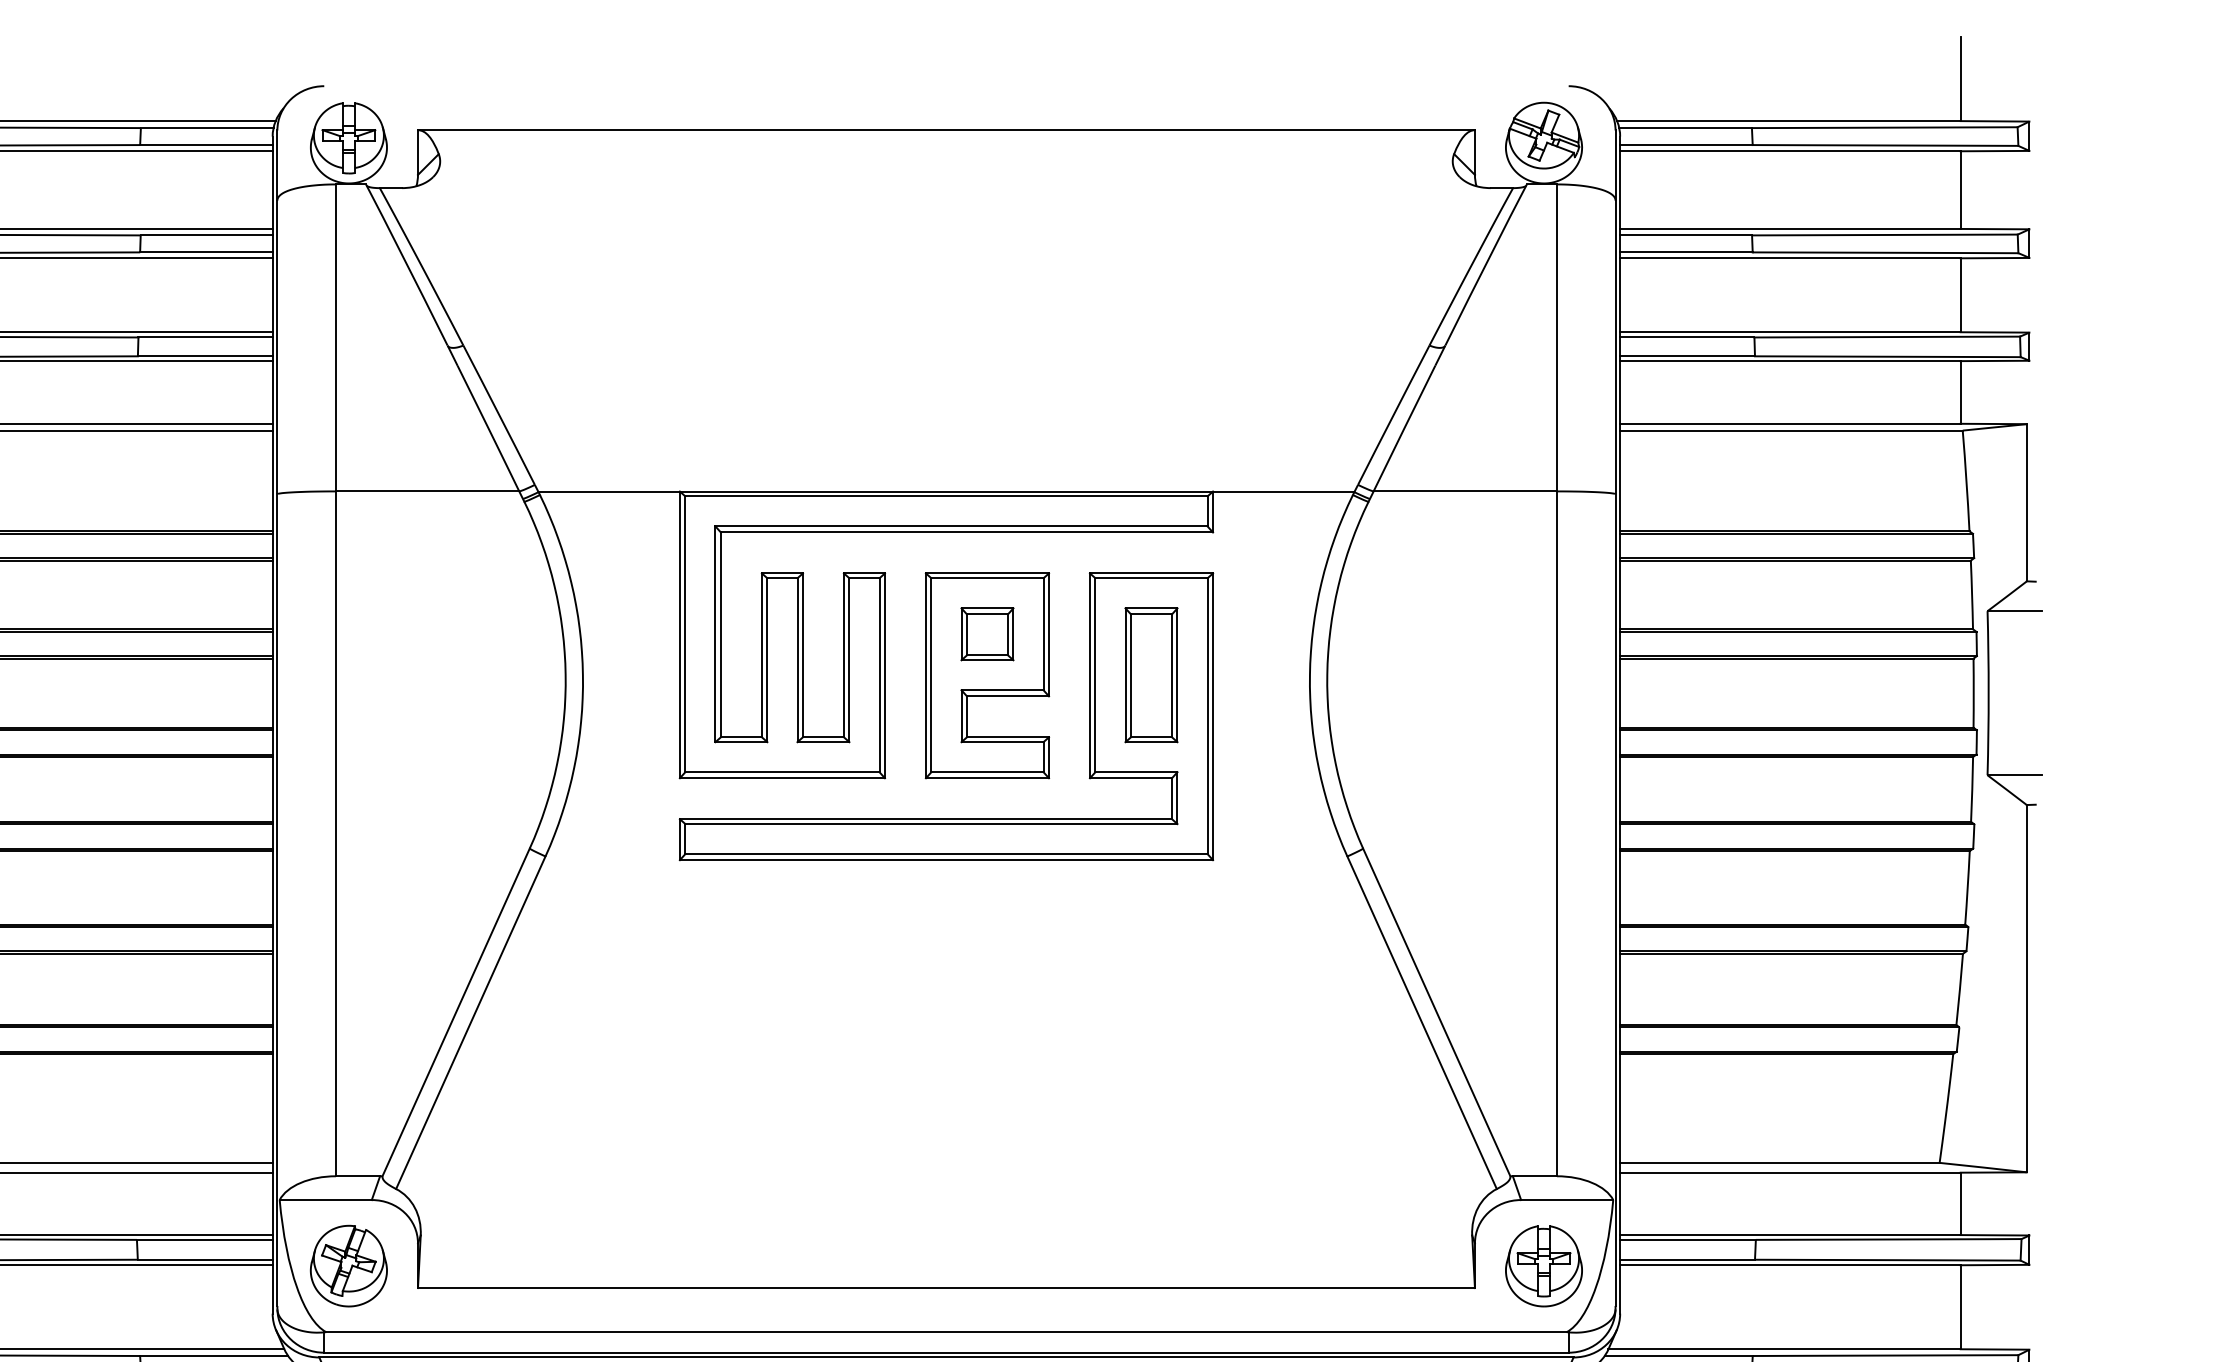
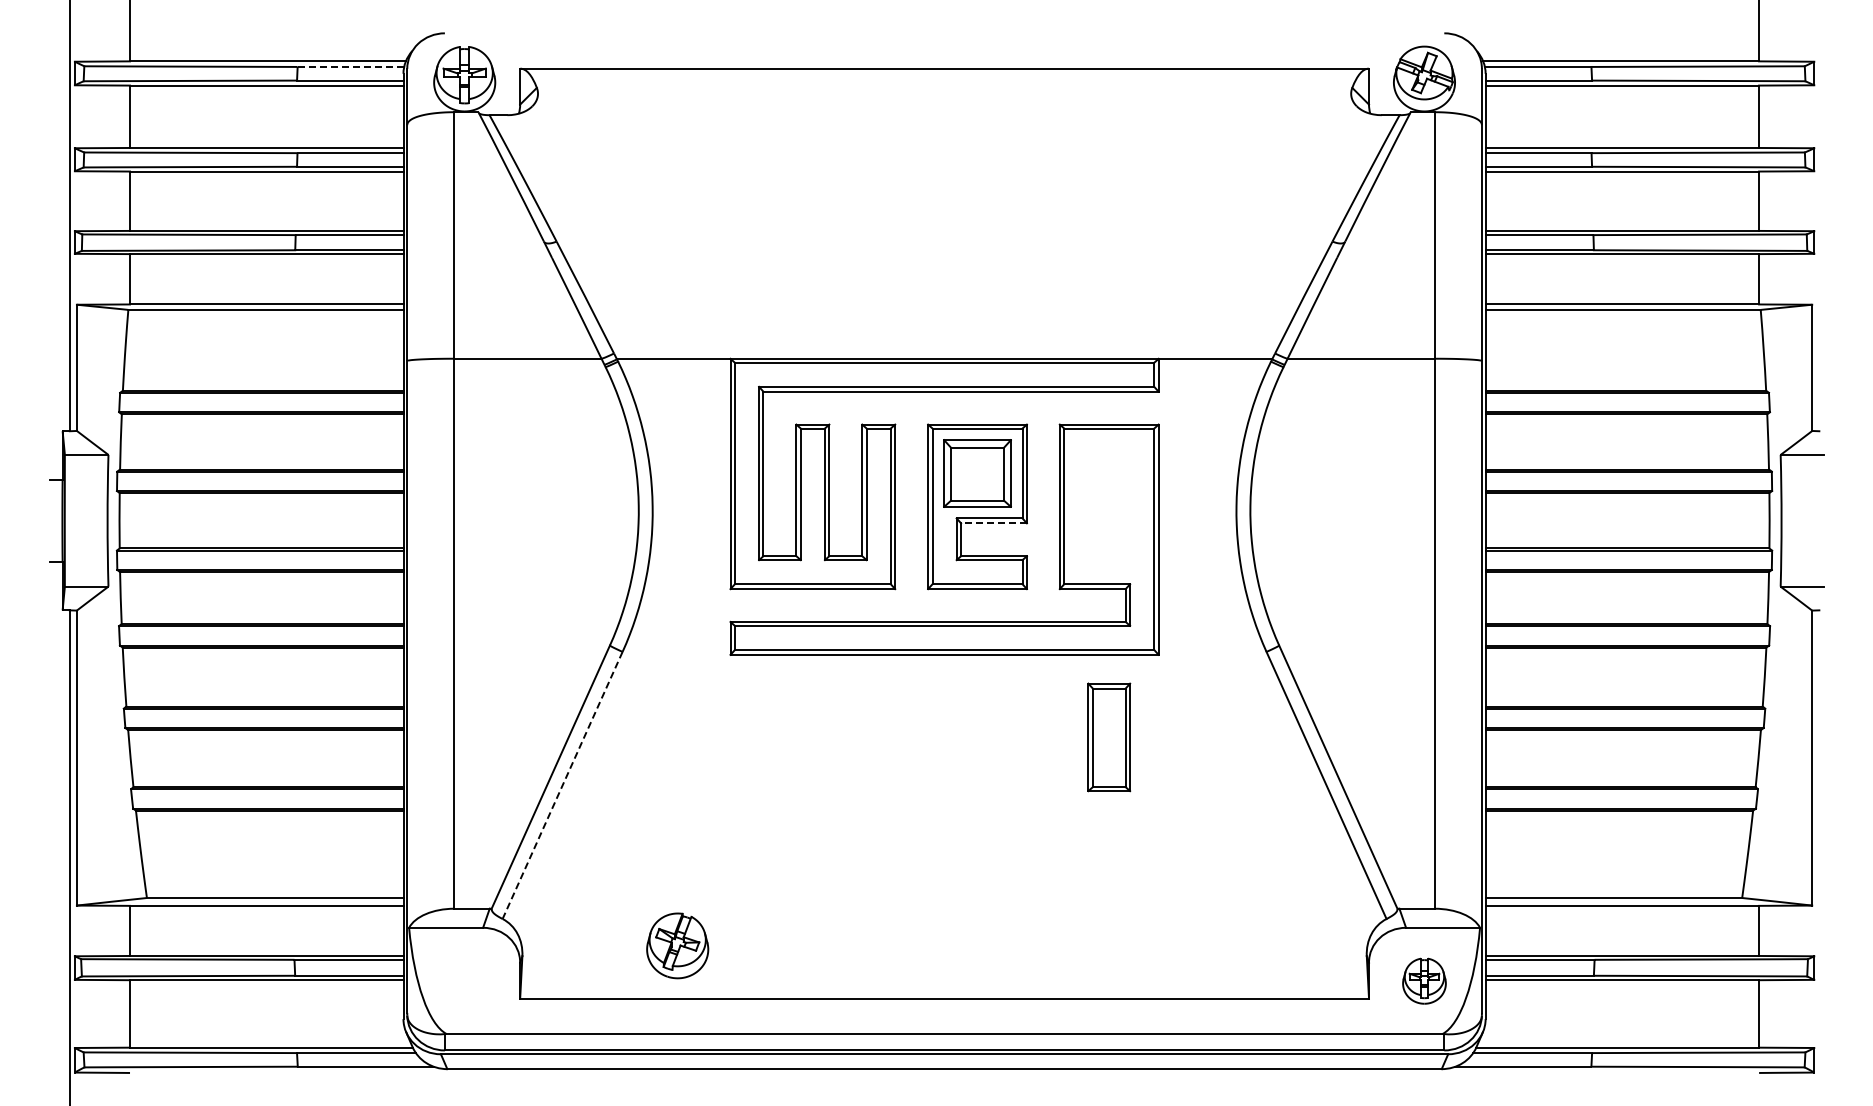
line: (207, 127) -> (351, 66), solid -> dashed
part: (987, 634) -> (977, 473), size x1.6
part: (1151, 675) -> (1109, 737), moved
line: (1008, 696) -> (994, 523), solid -> dashed
line: (470, 1022) -> (562, 785), solid -> dashed
part: (348, 1265) -> (677, 945), moved
part: (1544, 1266) -> (1424, 981), size x0.7

